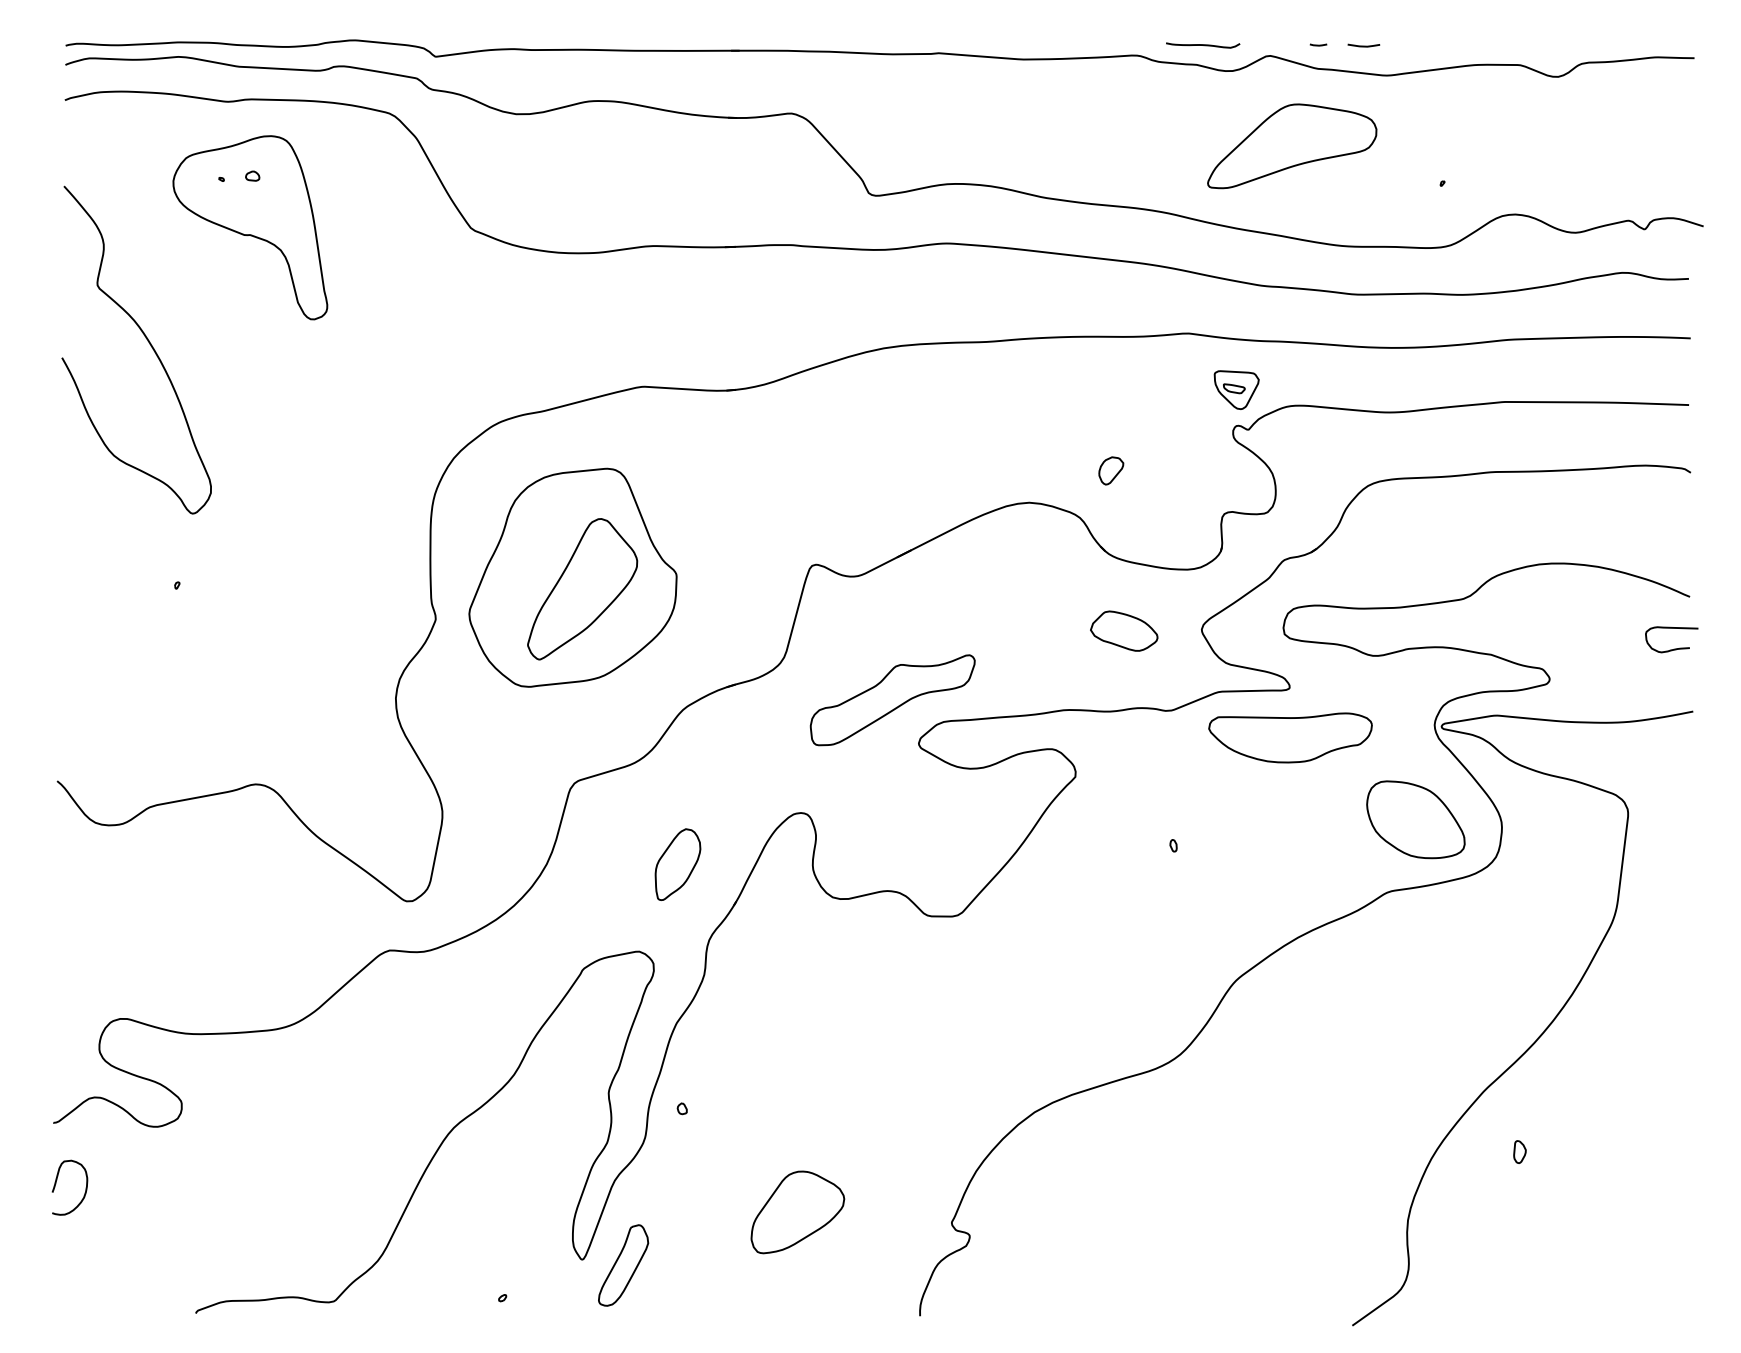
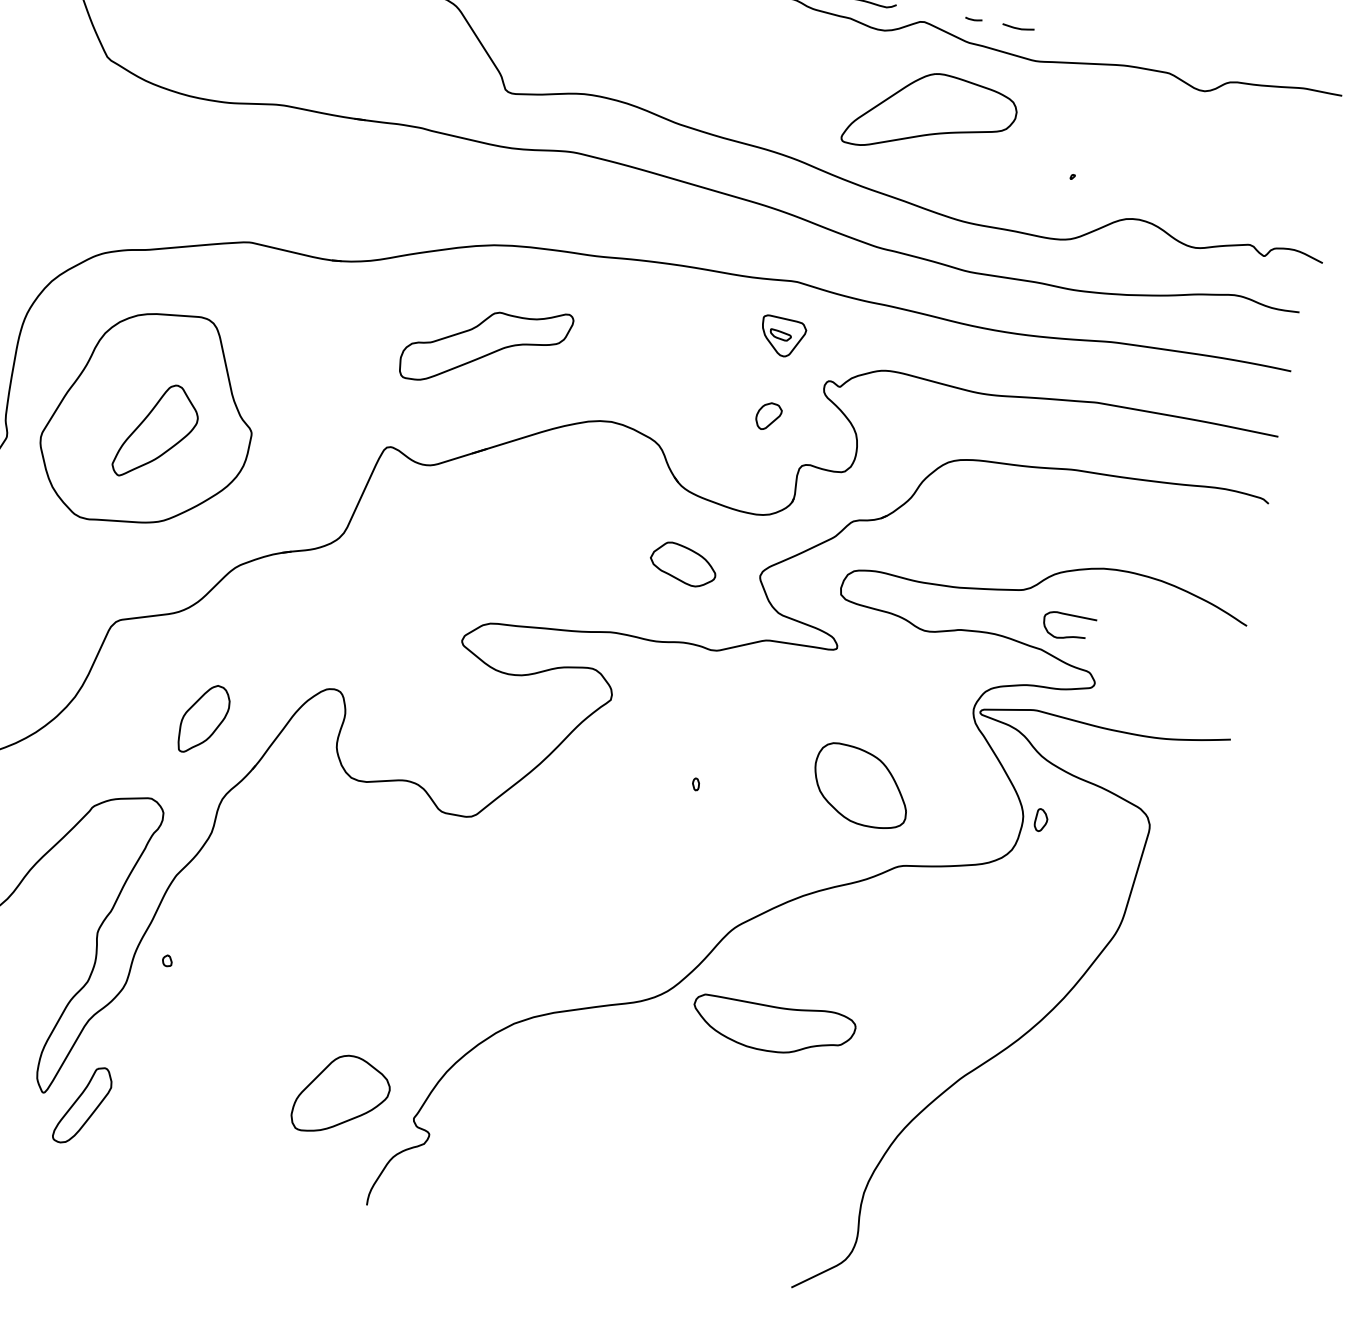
part: (1236, 389) -> (782, 336), moved
part: (1111, 470) -> (769, 416), moved
part: (582, 589) -> (156, 432), size x0.7
curve: (1674, 648) -> (1070, 636), moved
part: (892, 700) -> (485, 346), moved
part: (1290, 737) -> (773, 1026), moved
part: (1415, 819) -> (861, 785), moved
part: (1519, 1151) -> (1040, 819), moved
part: (797, 1212) -> (341, 1095), moved

